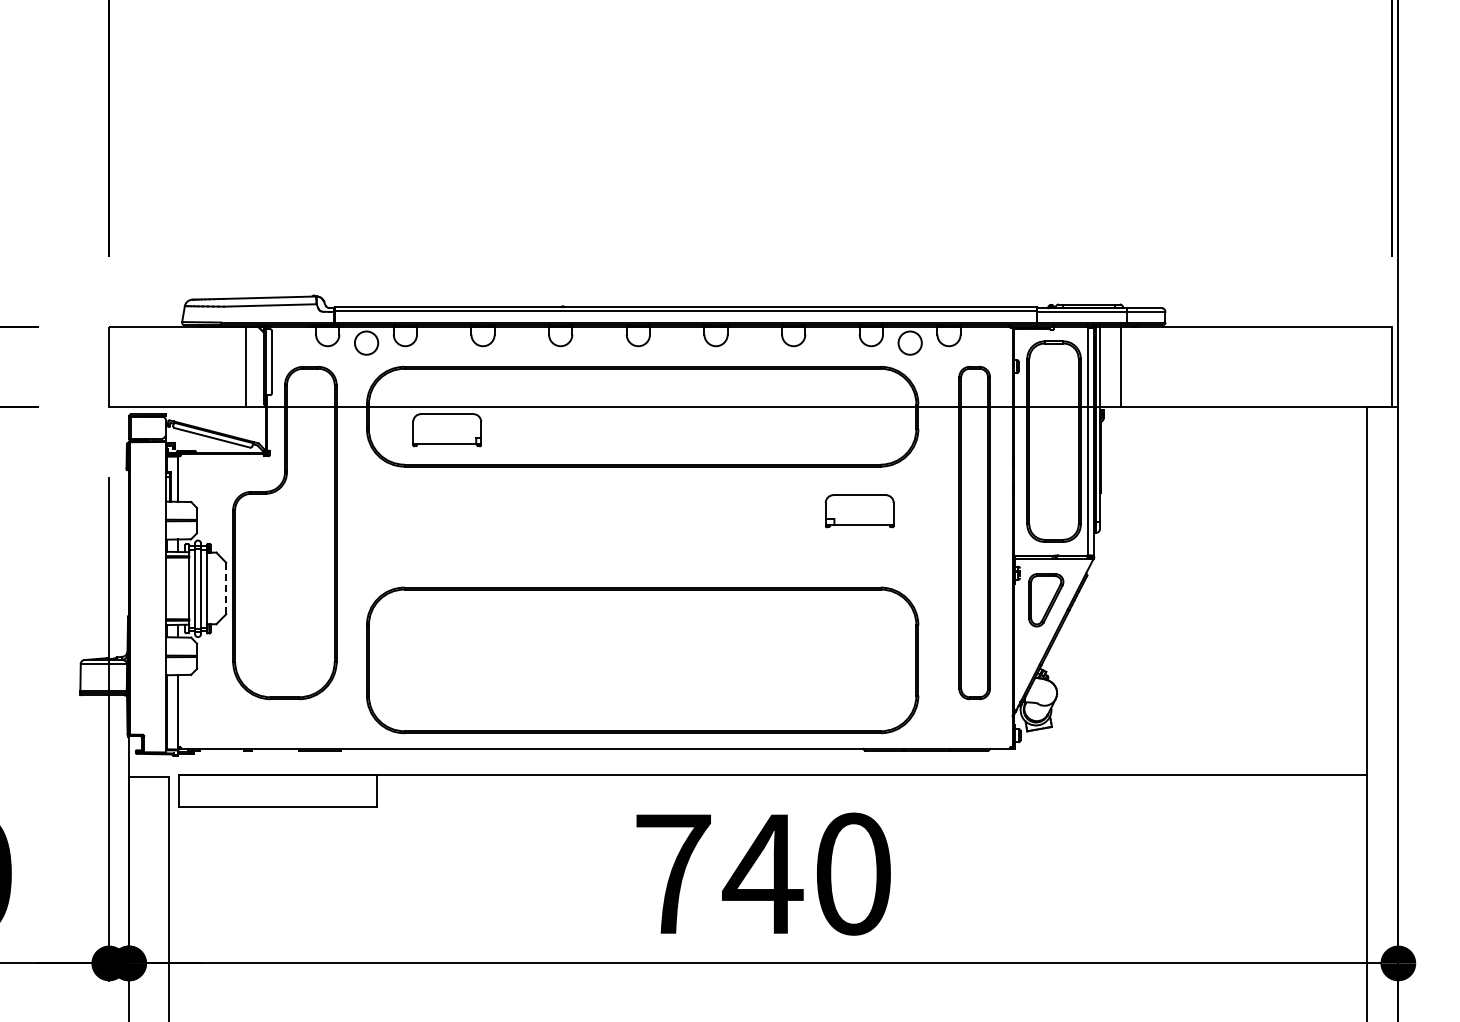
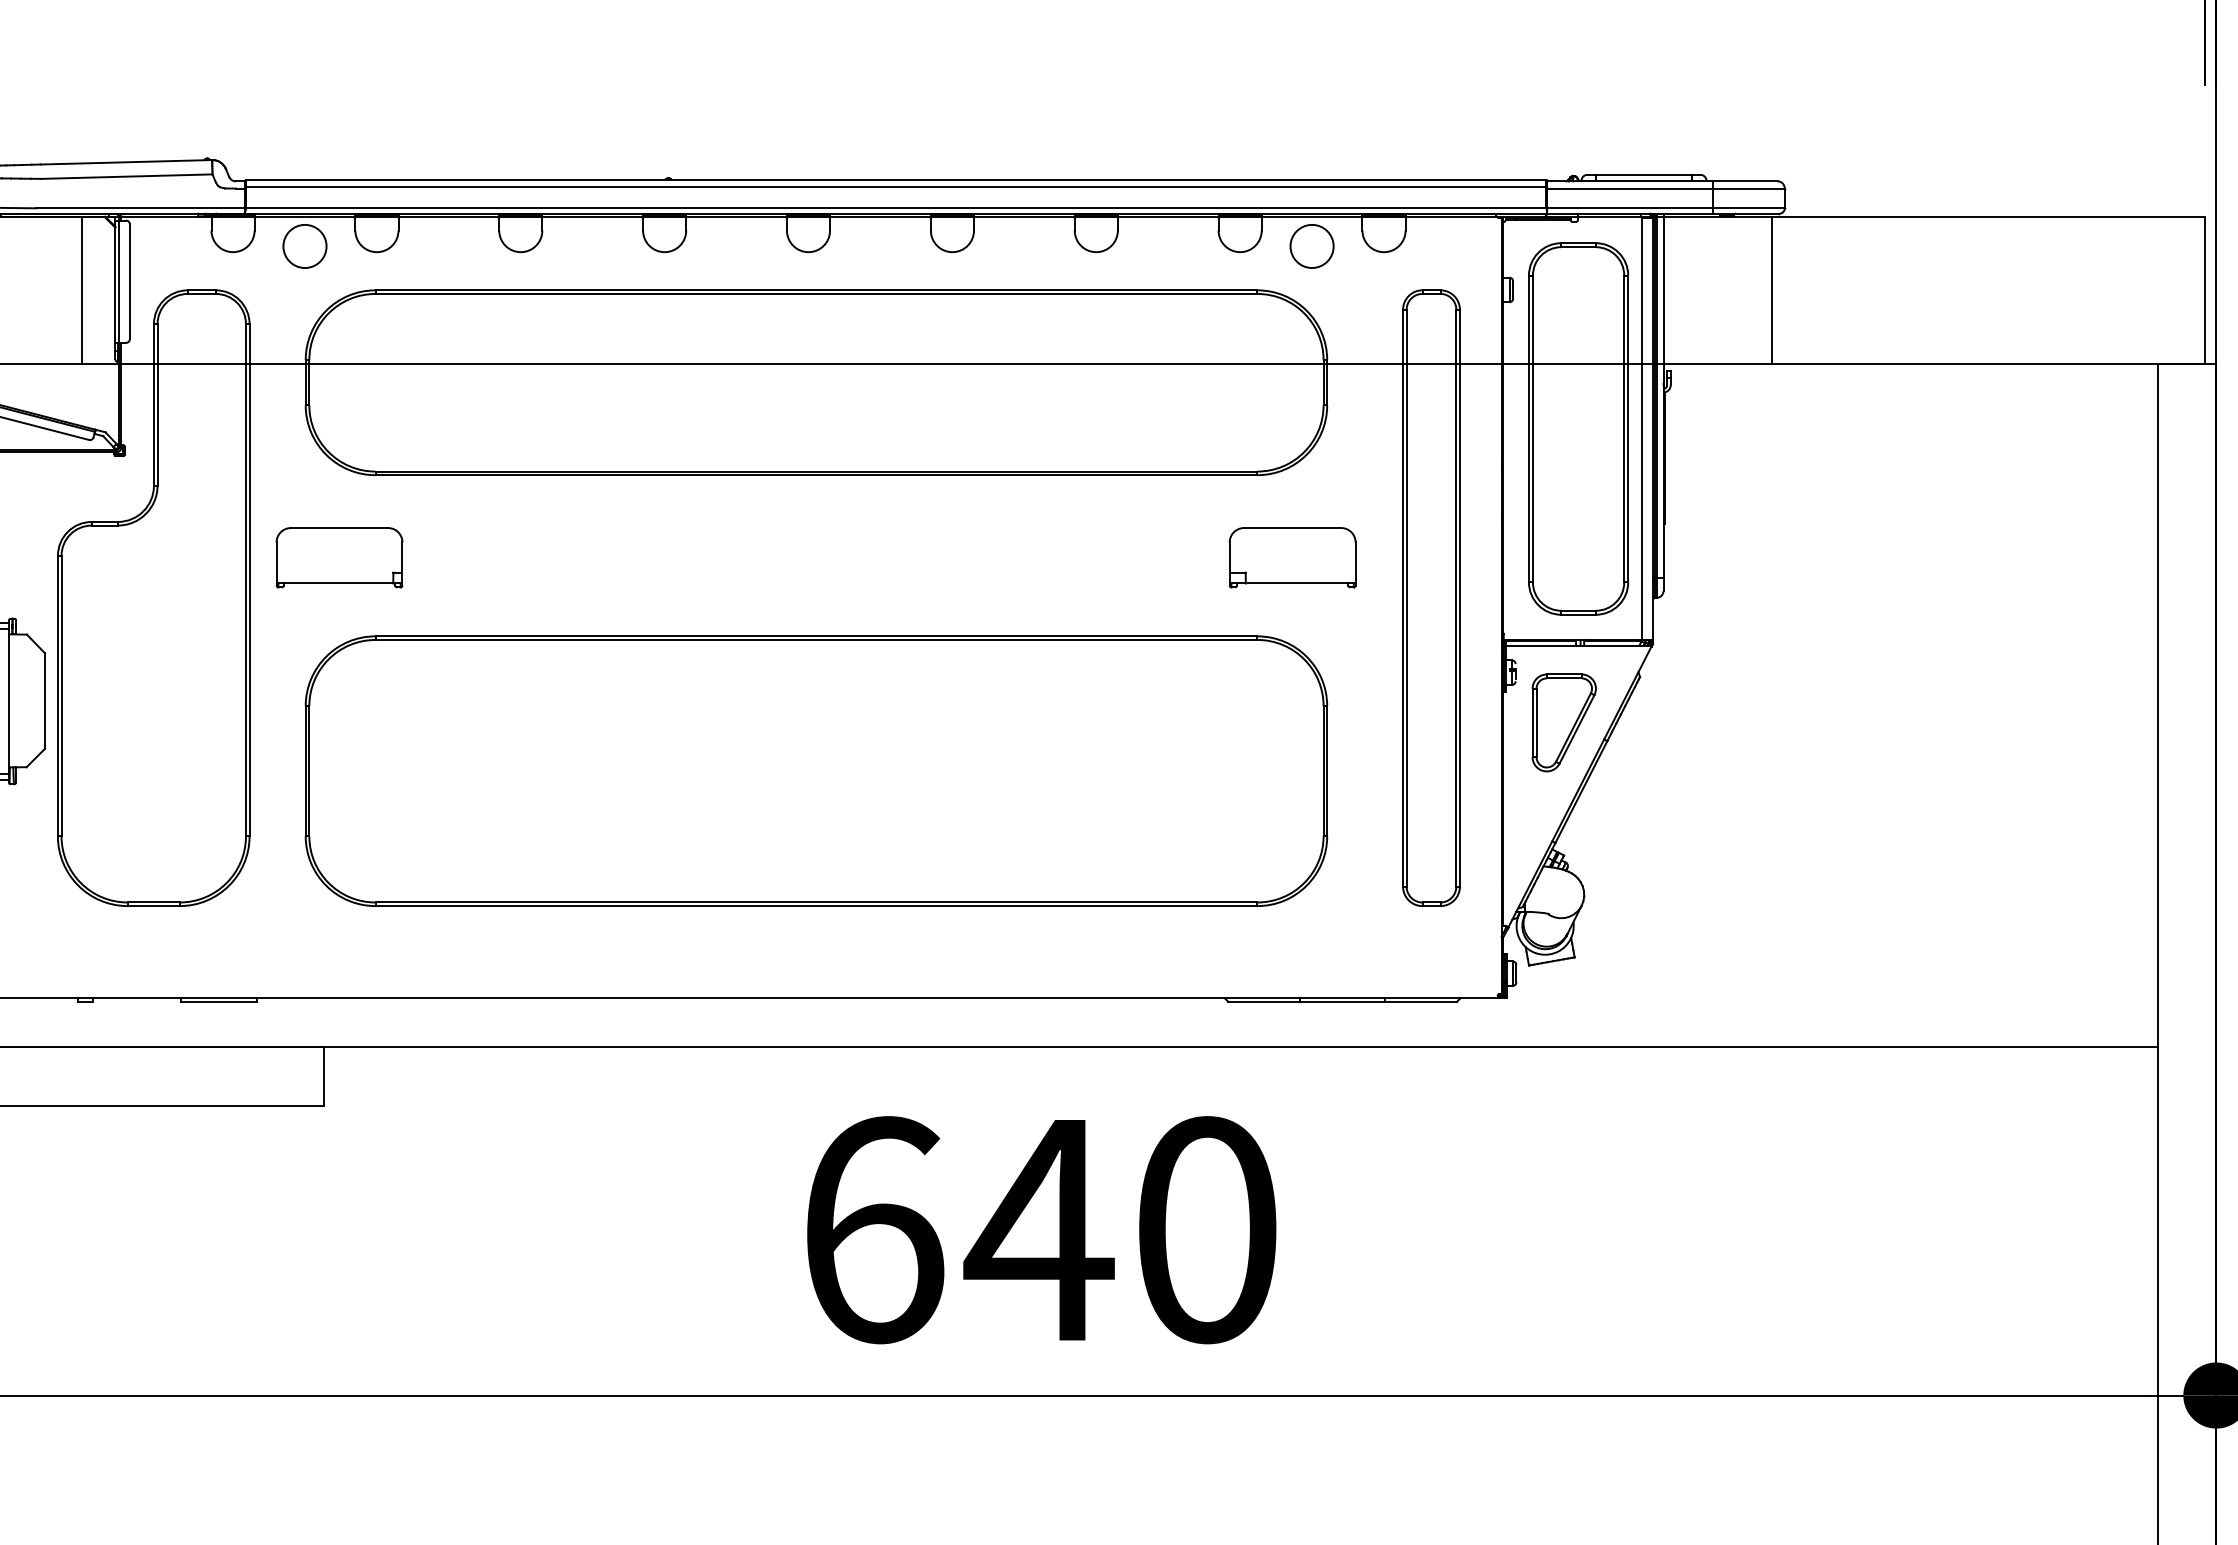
line: (1121, 366) -> (1772, 289), moved
part: (447, 430) -> (340, 558), moved
part: (859, 511) -> (1292, 558), moved
line: (226, 588) -> (45, 700), dashed -> solid
part: (642, 660) -> (816, 771), moved
text: (673, 873) -> (873, 1228), 740 -> 640

